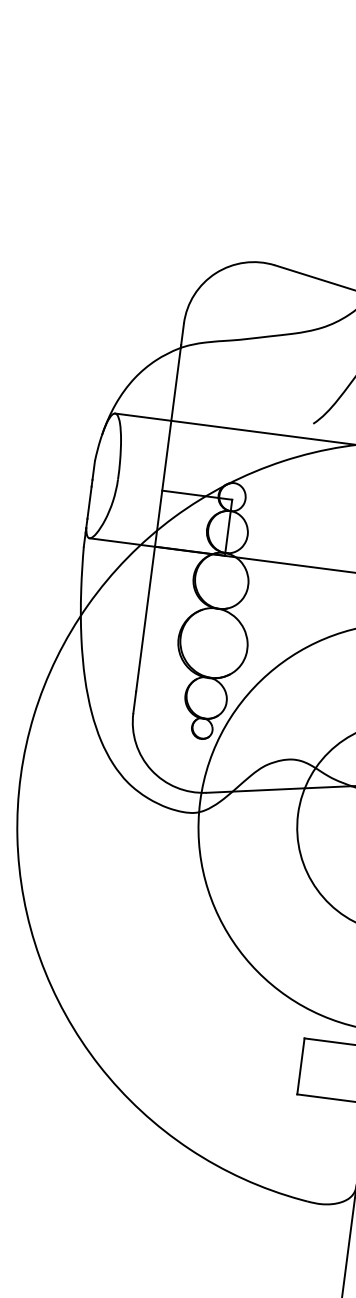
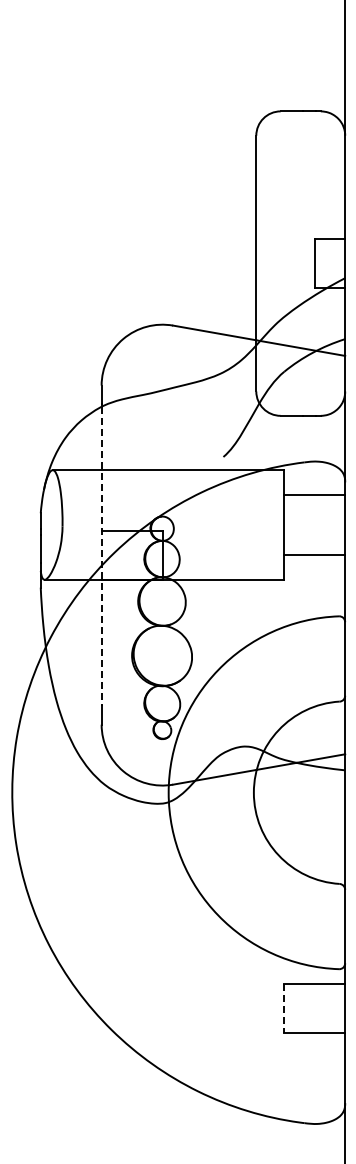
line: (158, 519) -> (101, 556), solid -> dashed
line: (301, 1066) -> (284, 1008), solid -> dashed

